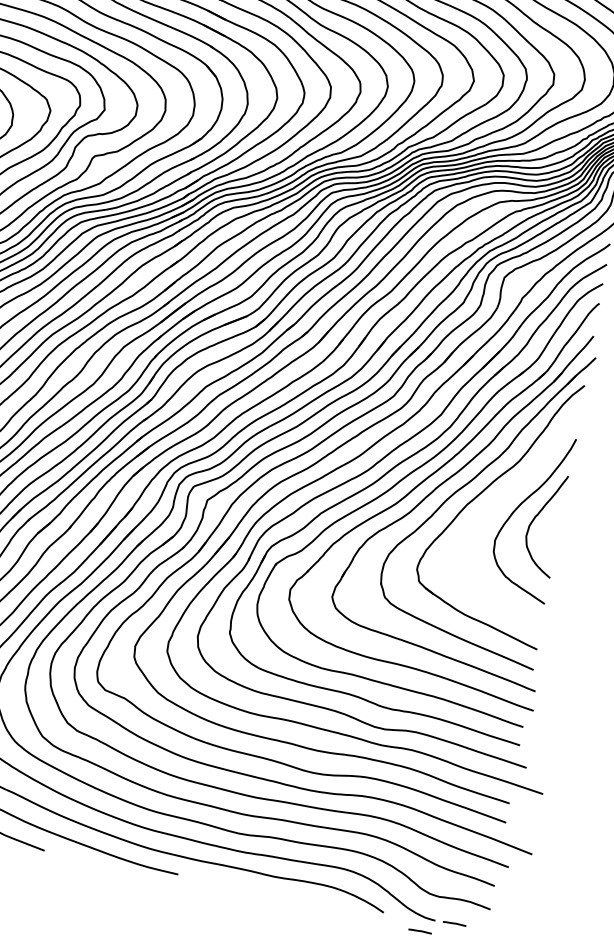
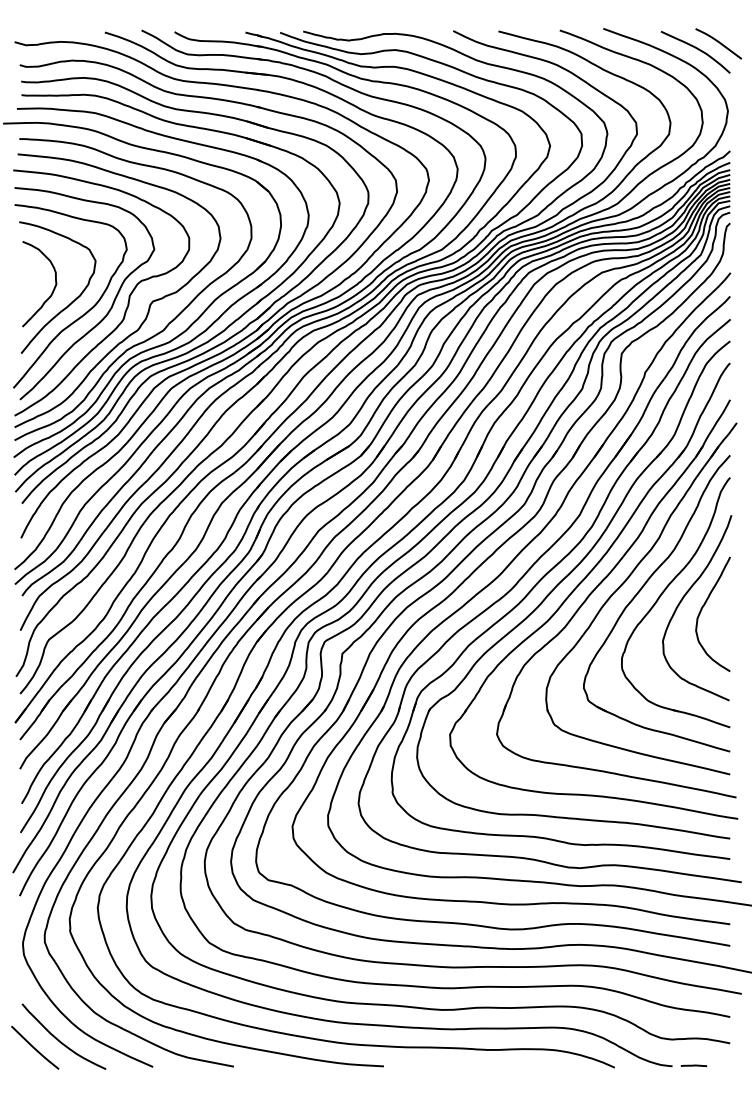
part: (504, 497) -> (664, 592), added
line: (419, 930) -> (657, 1080), removed

